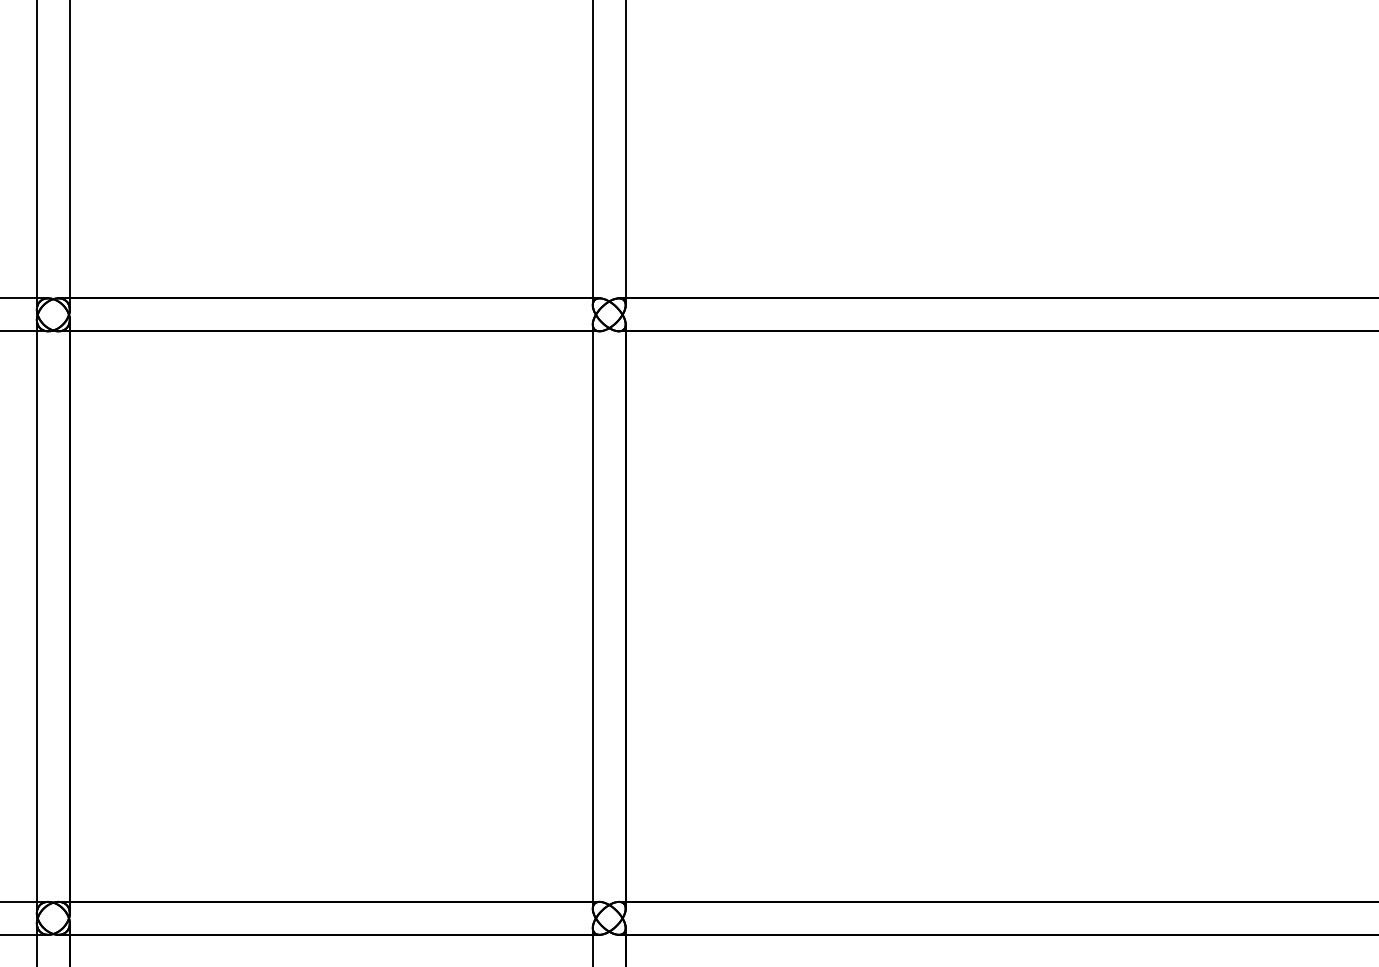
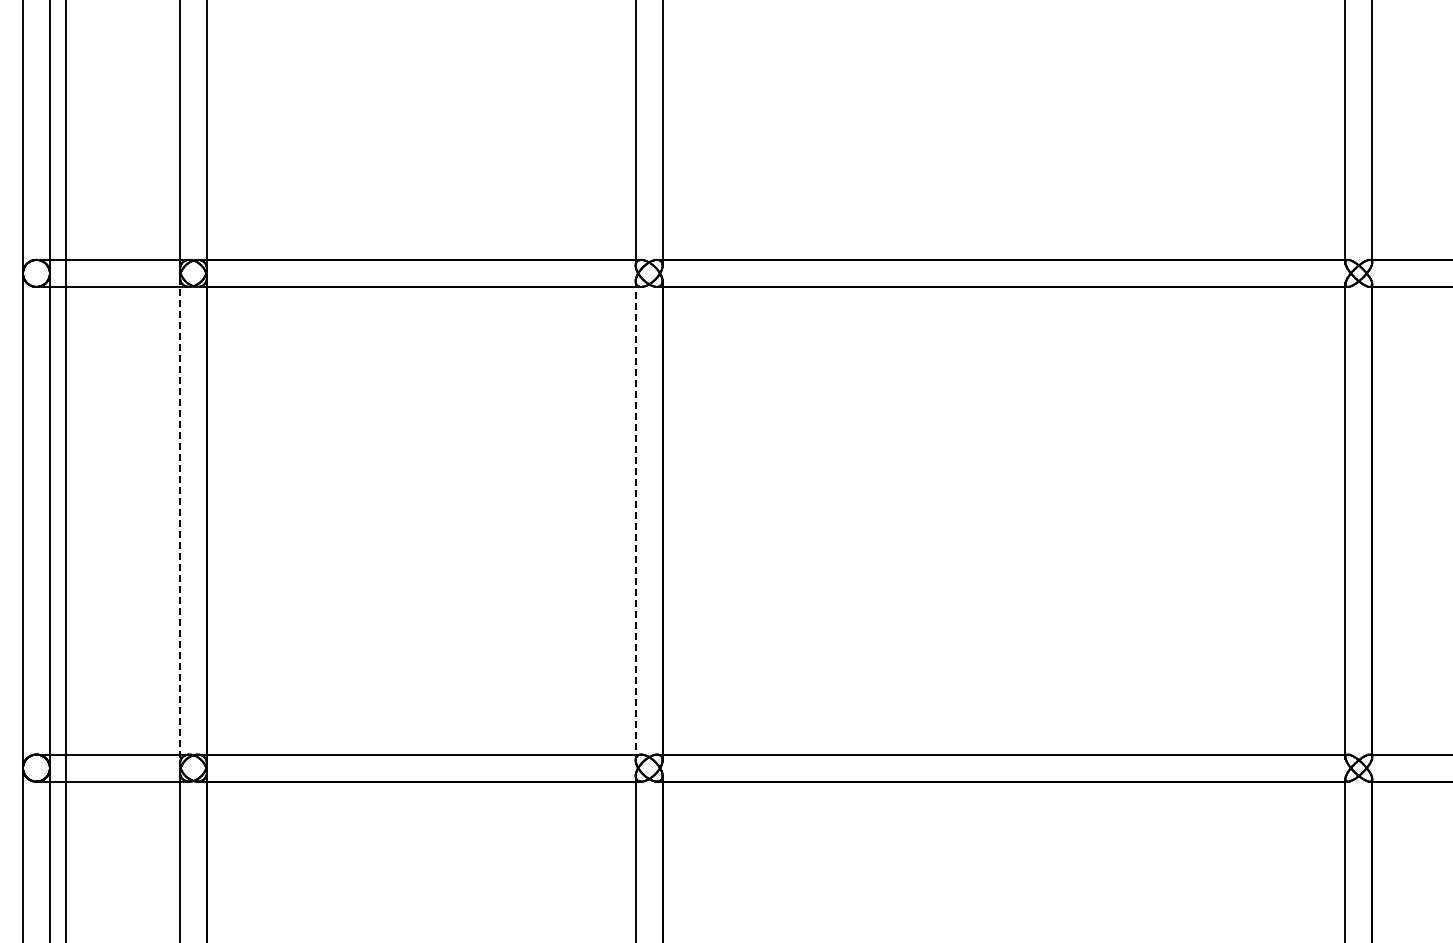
line: (37, 617) -> (180, 521), solid -> dashed
line: (592, 617) -> (635, 521), solid -> dashed

